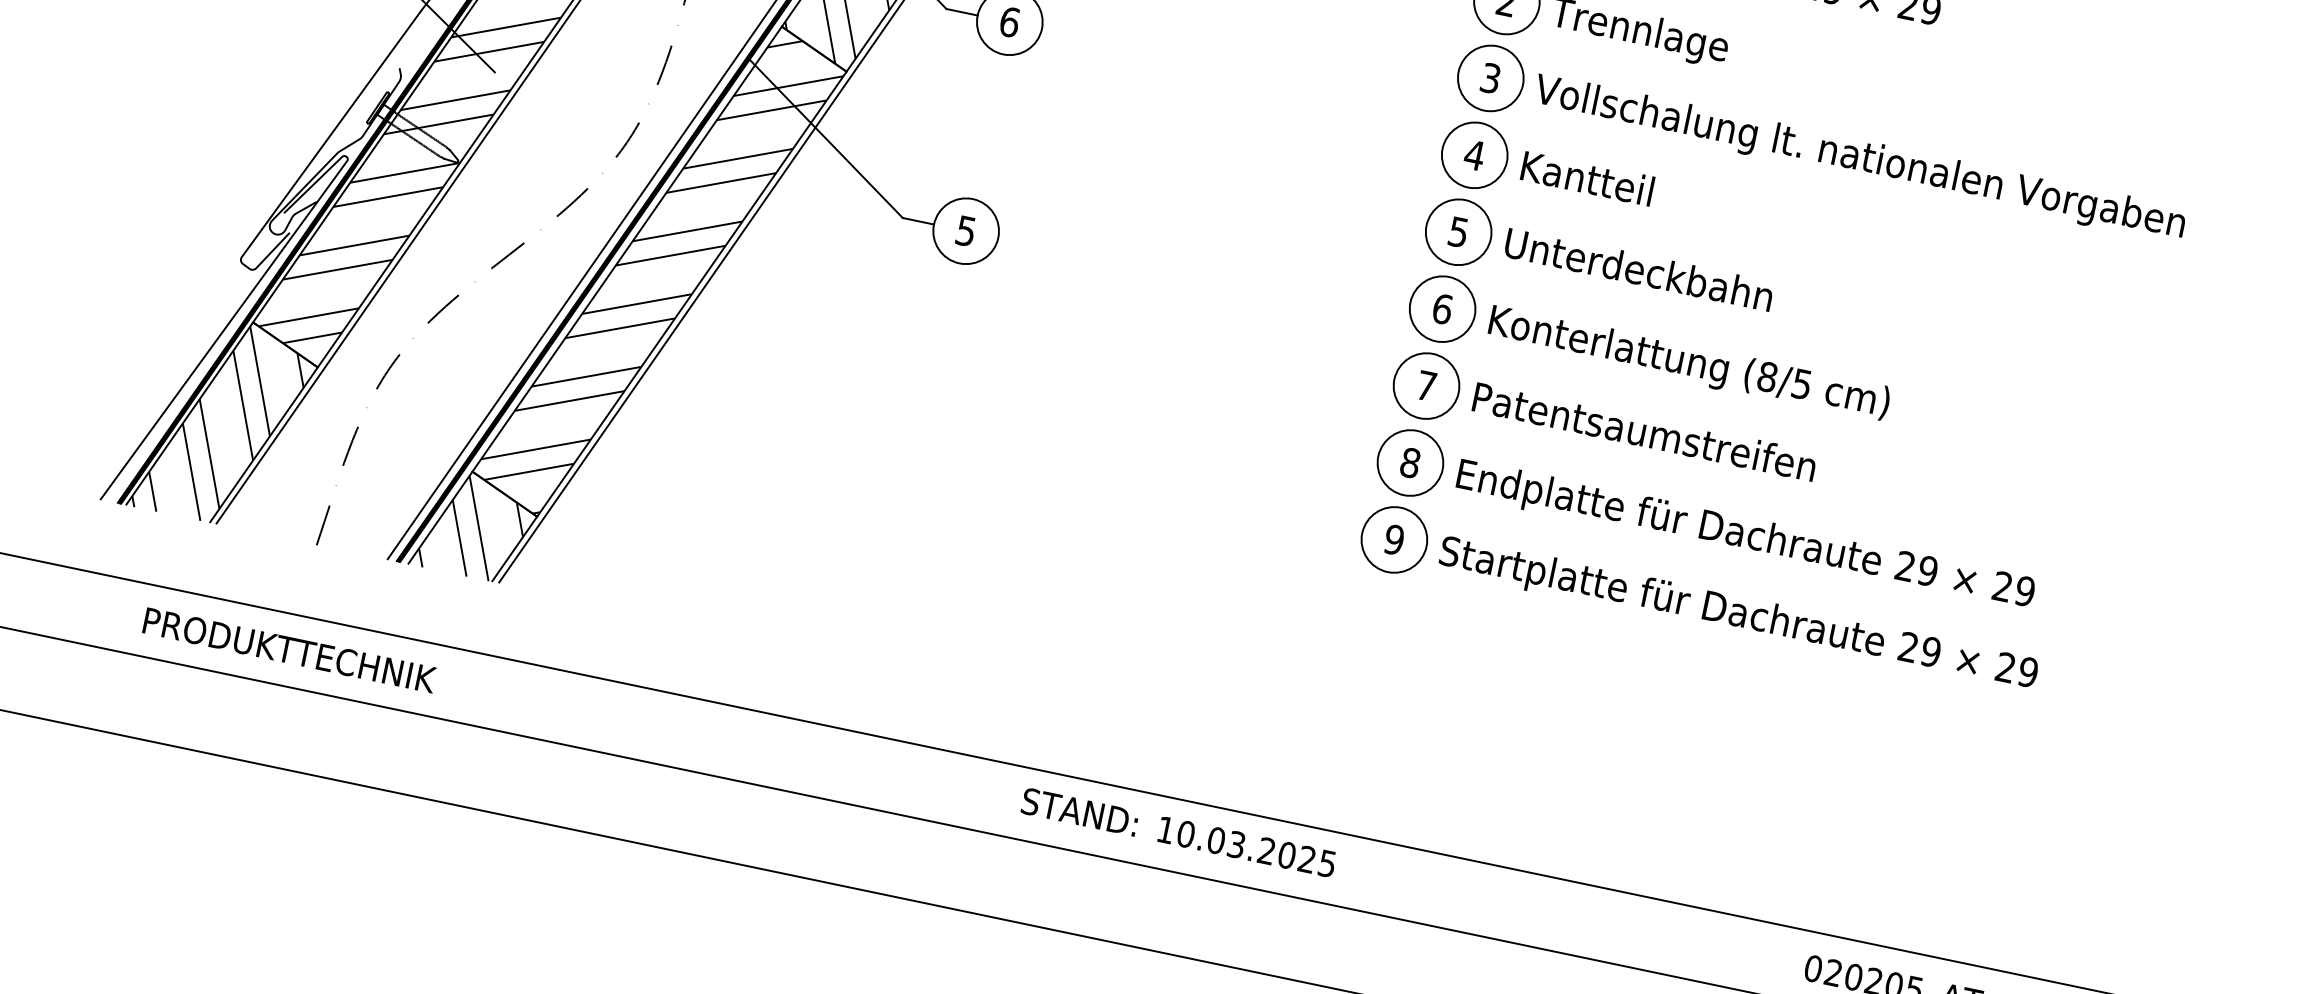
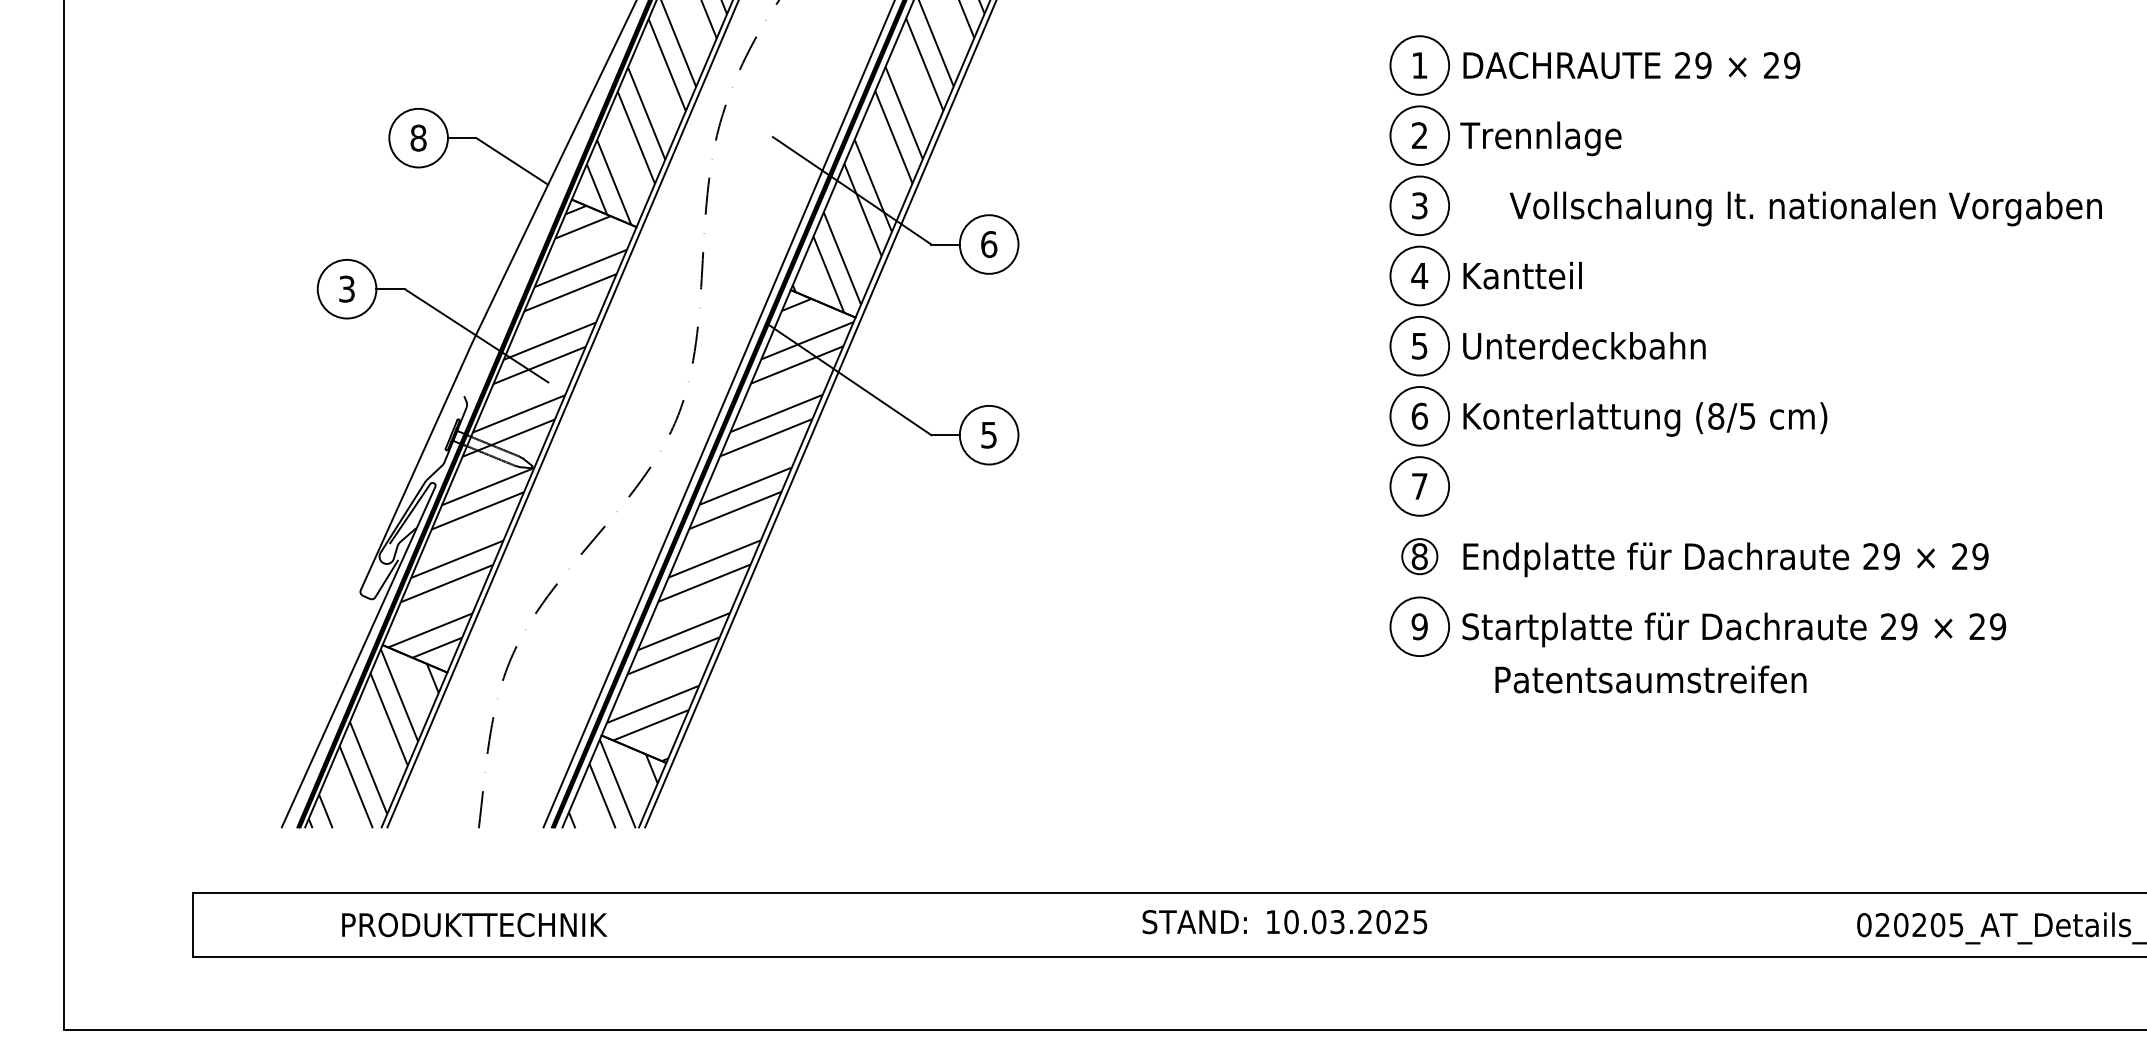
text: (1859, 158) -> (1805, 208), moved
text: (1644, 431) -> (1650, 679), moved
circle: (1410, 462) -> (1419, 556), size x0.6

